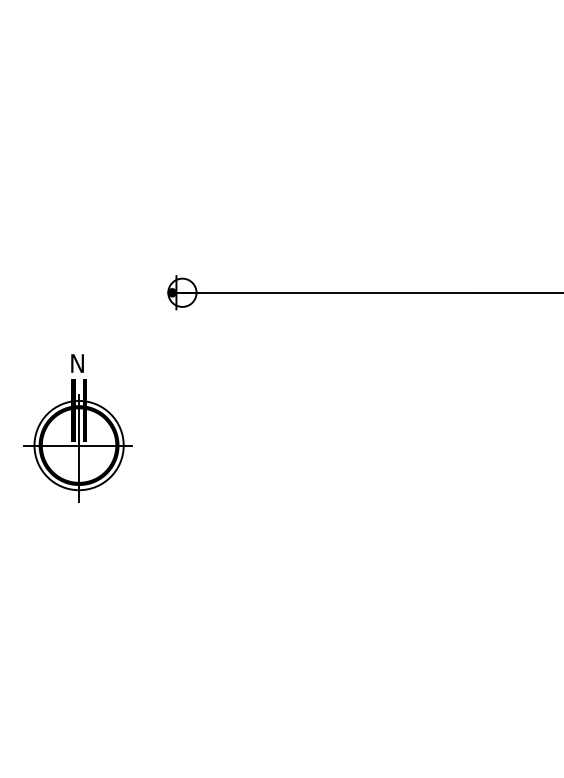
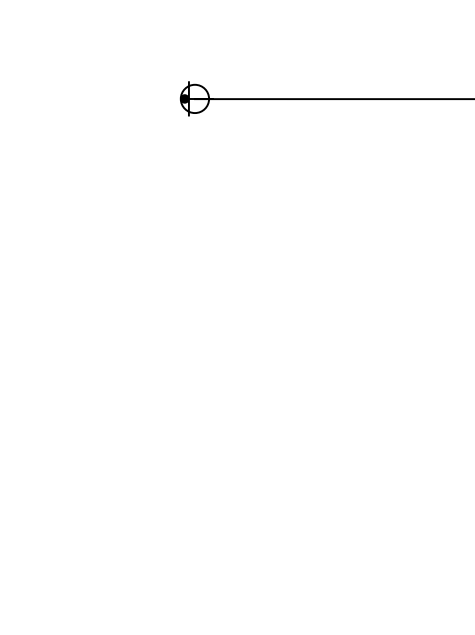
part: (77, 428) -> (90, 234), removed

